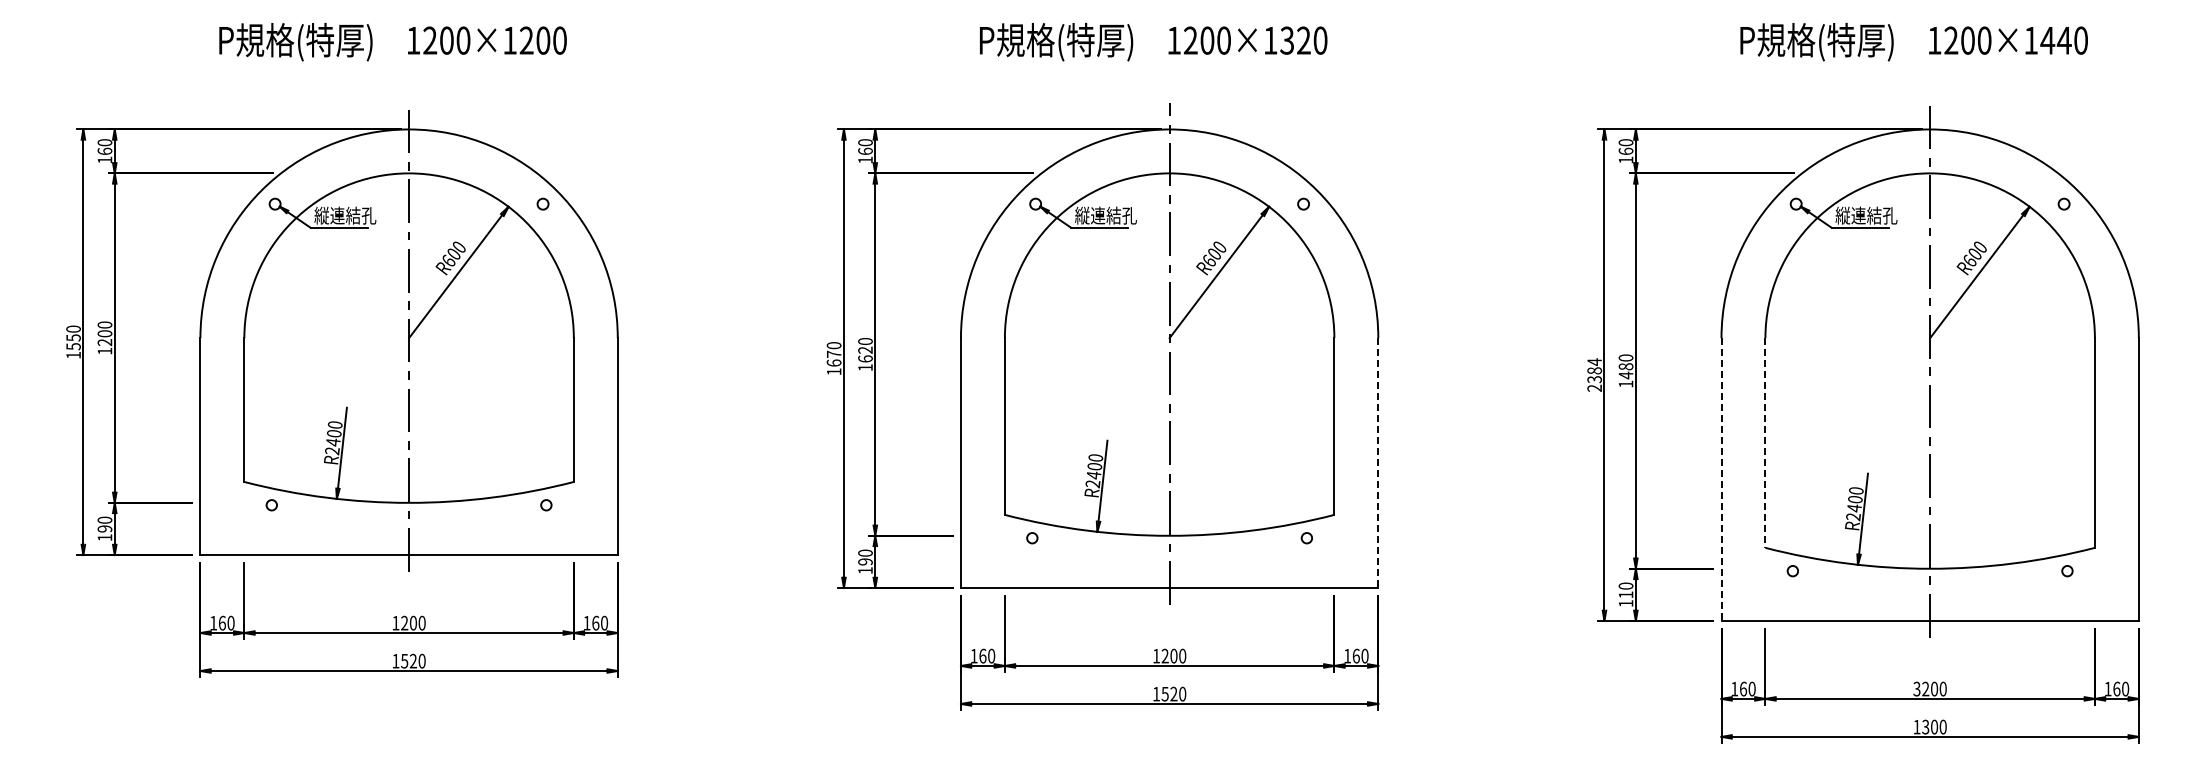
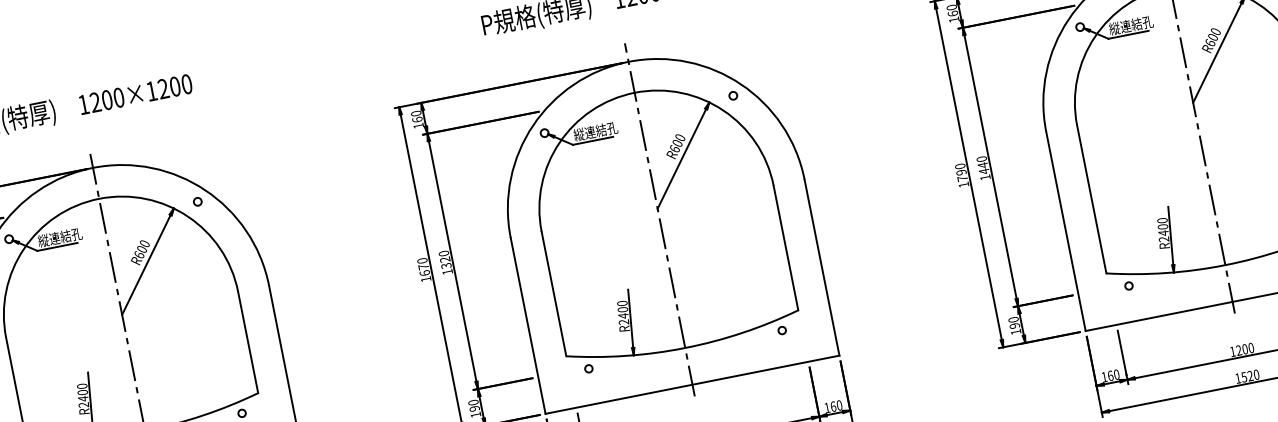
text: (865, 358) -> (446, 265), 1620 -> 1320
text: (1625, 366) -> (982, 165), 1480 -> 1440
text: (1594, 374) -> (961, 175), 2384 -> 1790
line: (1765, 443) -> (1091, 199), dashed -> solid
line: (1378, 463) -> (822, 267), dashed -> solid
line: (1721, 480) -> (1066, 232), dashed -> solid
text: (1625, 594) -> (1014, 325), 110 -> 190
text: (1916, 688) -> (1232, 351), 3200 -> 1200
text: (1930, 726) -> (1247, 376), 1300 -> 1520

